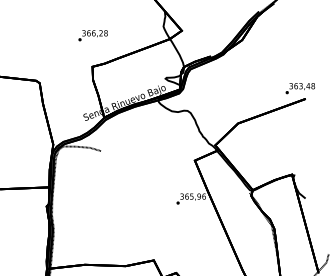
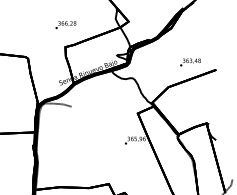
text: (299, 88) -> (189, 62), moved

